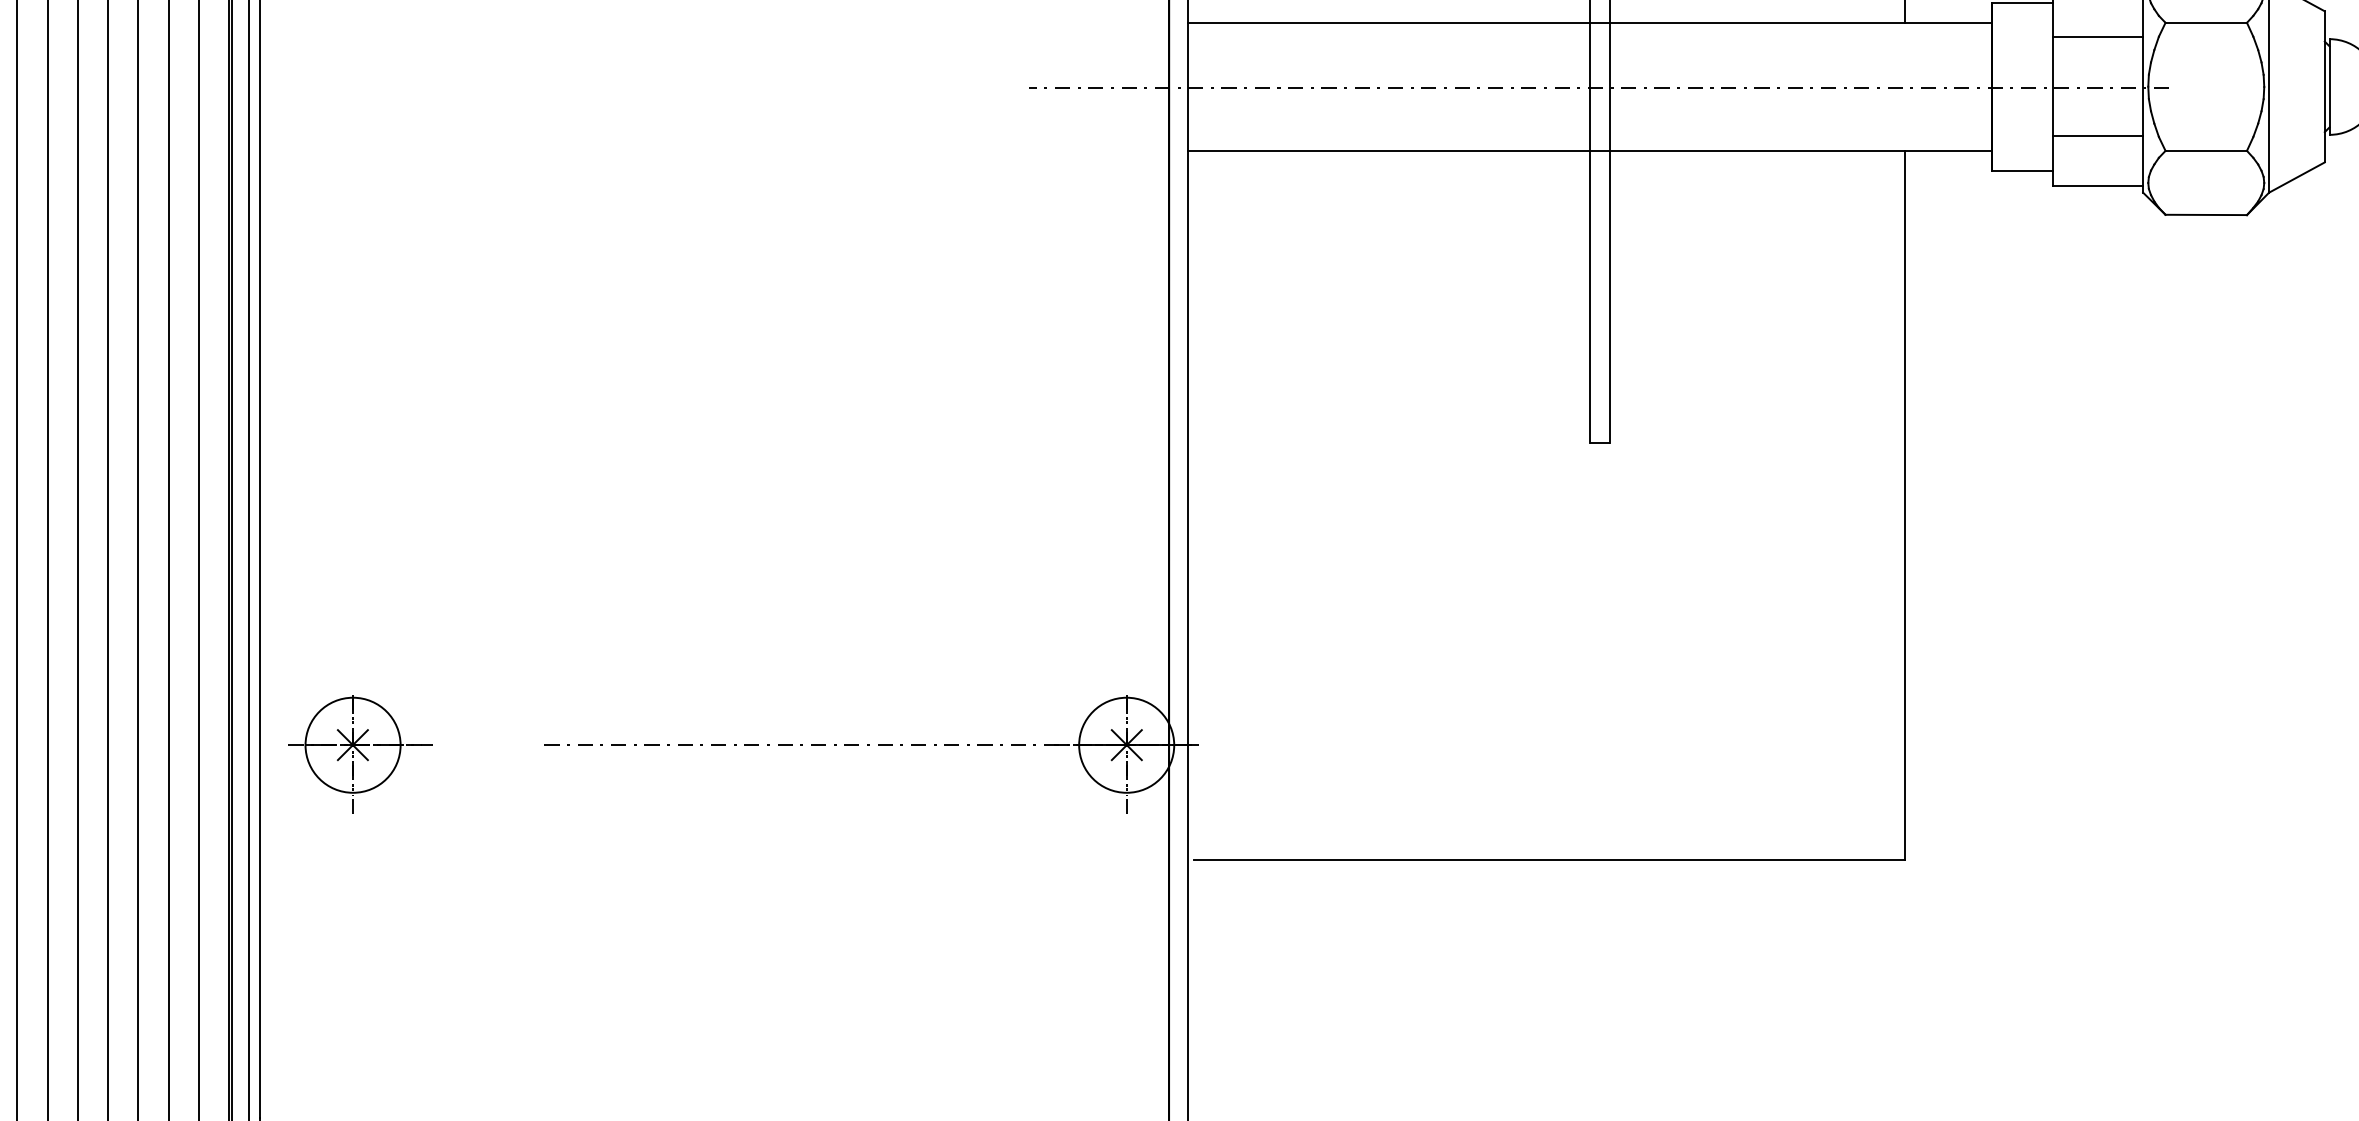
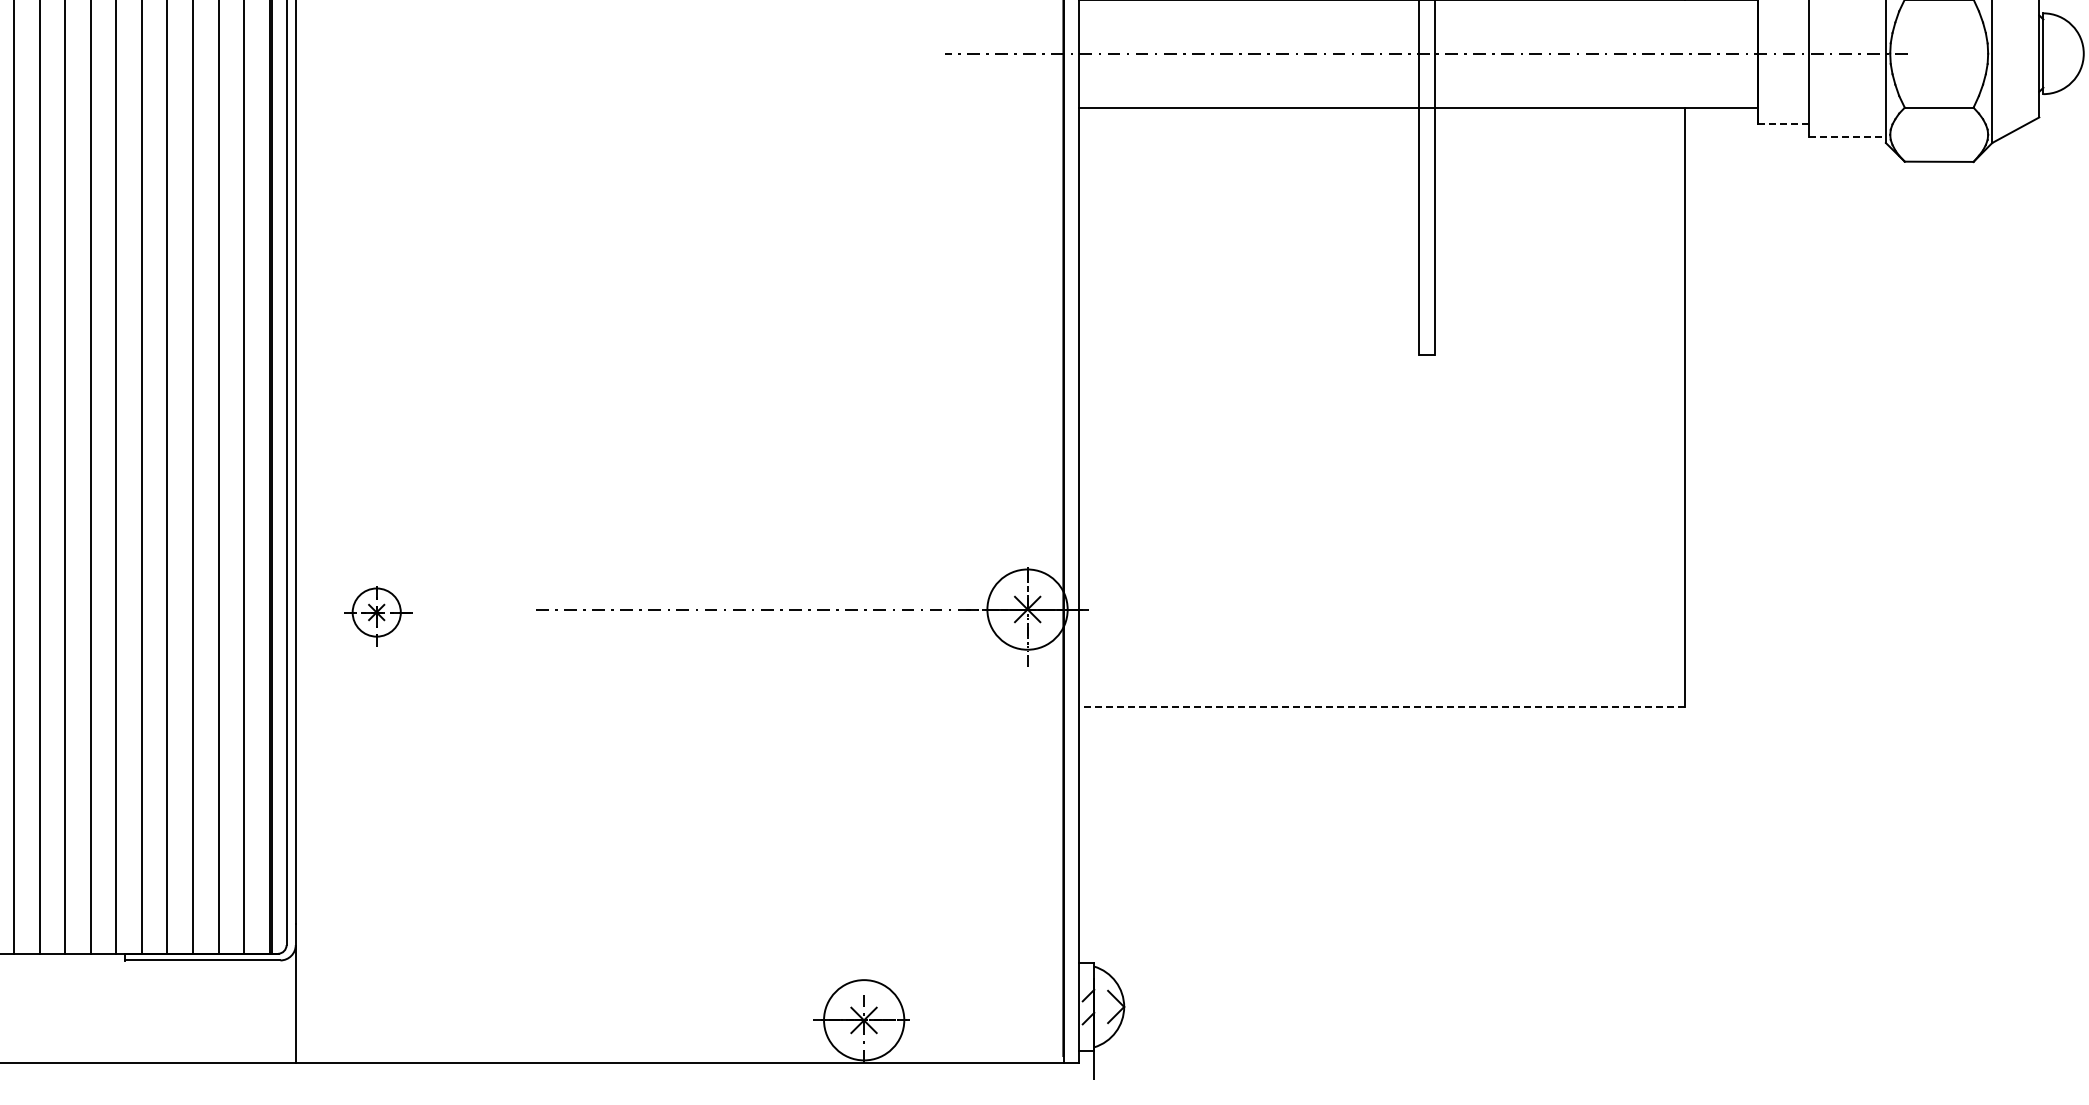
line: (2097, 36) -> (1847, 11), removed
line: (2097, 136) -> (1847, 95), removed
line: (2021, 170) -> (1783, 124), solid -> dashed
line: (2098, 186) -> (1848, 137), solid -> dashed
part: (360, 753) -> (380, 616), size x0.6
line: (1549, 859) -> (1384, 706), solid -> dashed

